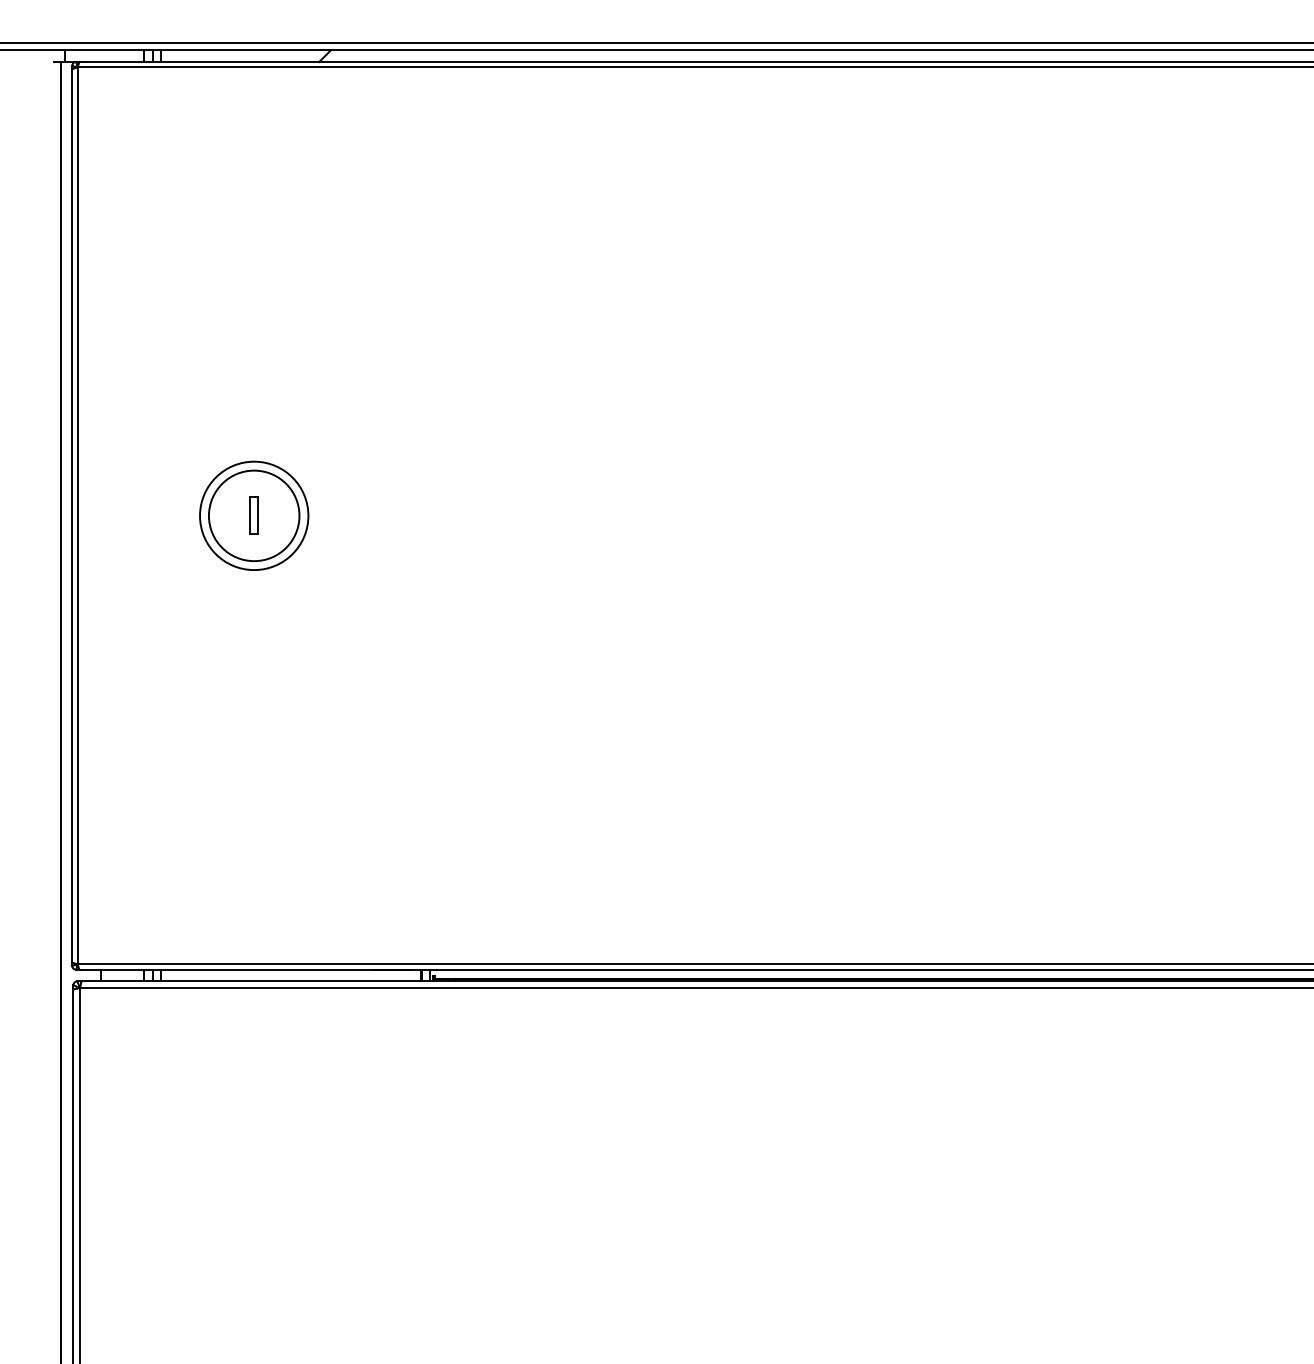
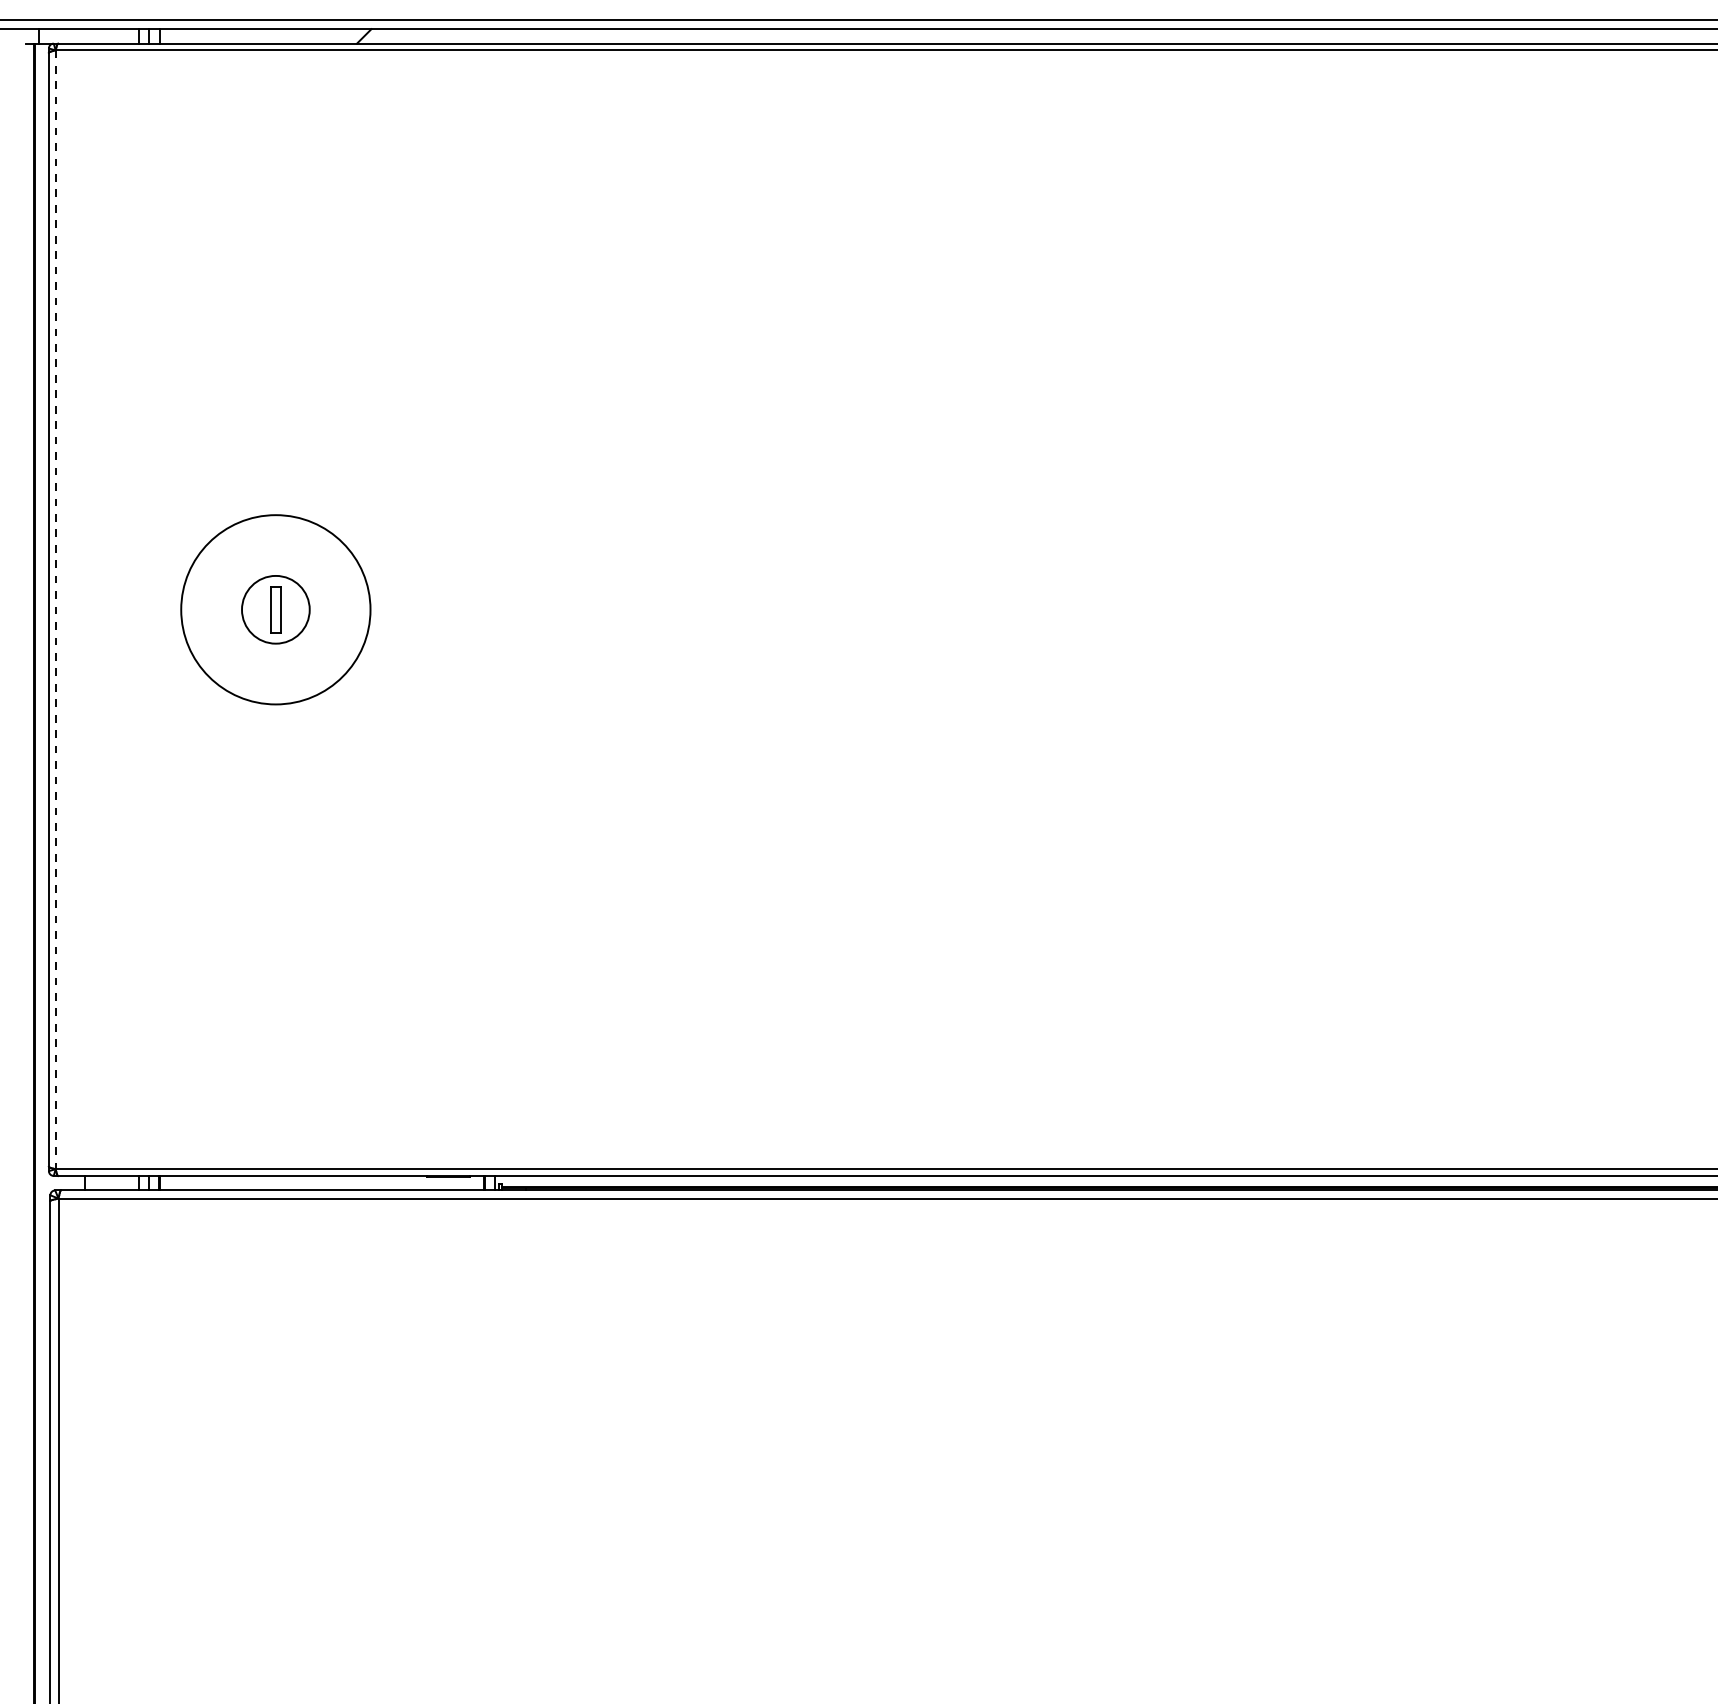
circle: (253, 515) -> (275, 609), size x0.6
circle: (253, 515) -> (275, 609), size x1.4
line: (77, 516) -> (55, 610), solid -> dashed

